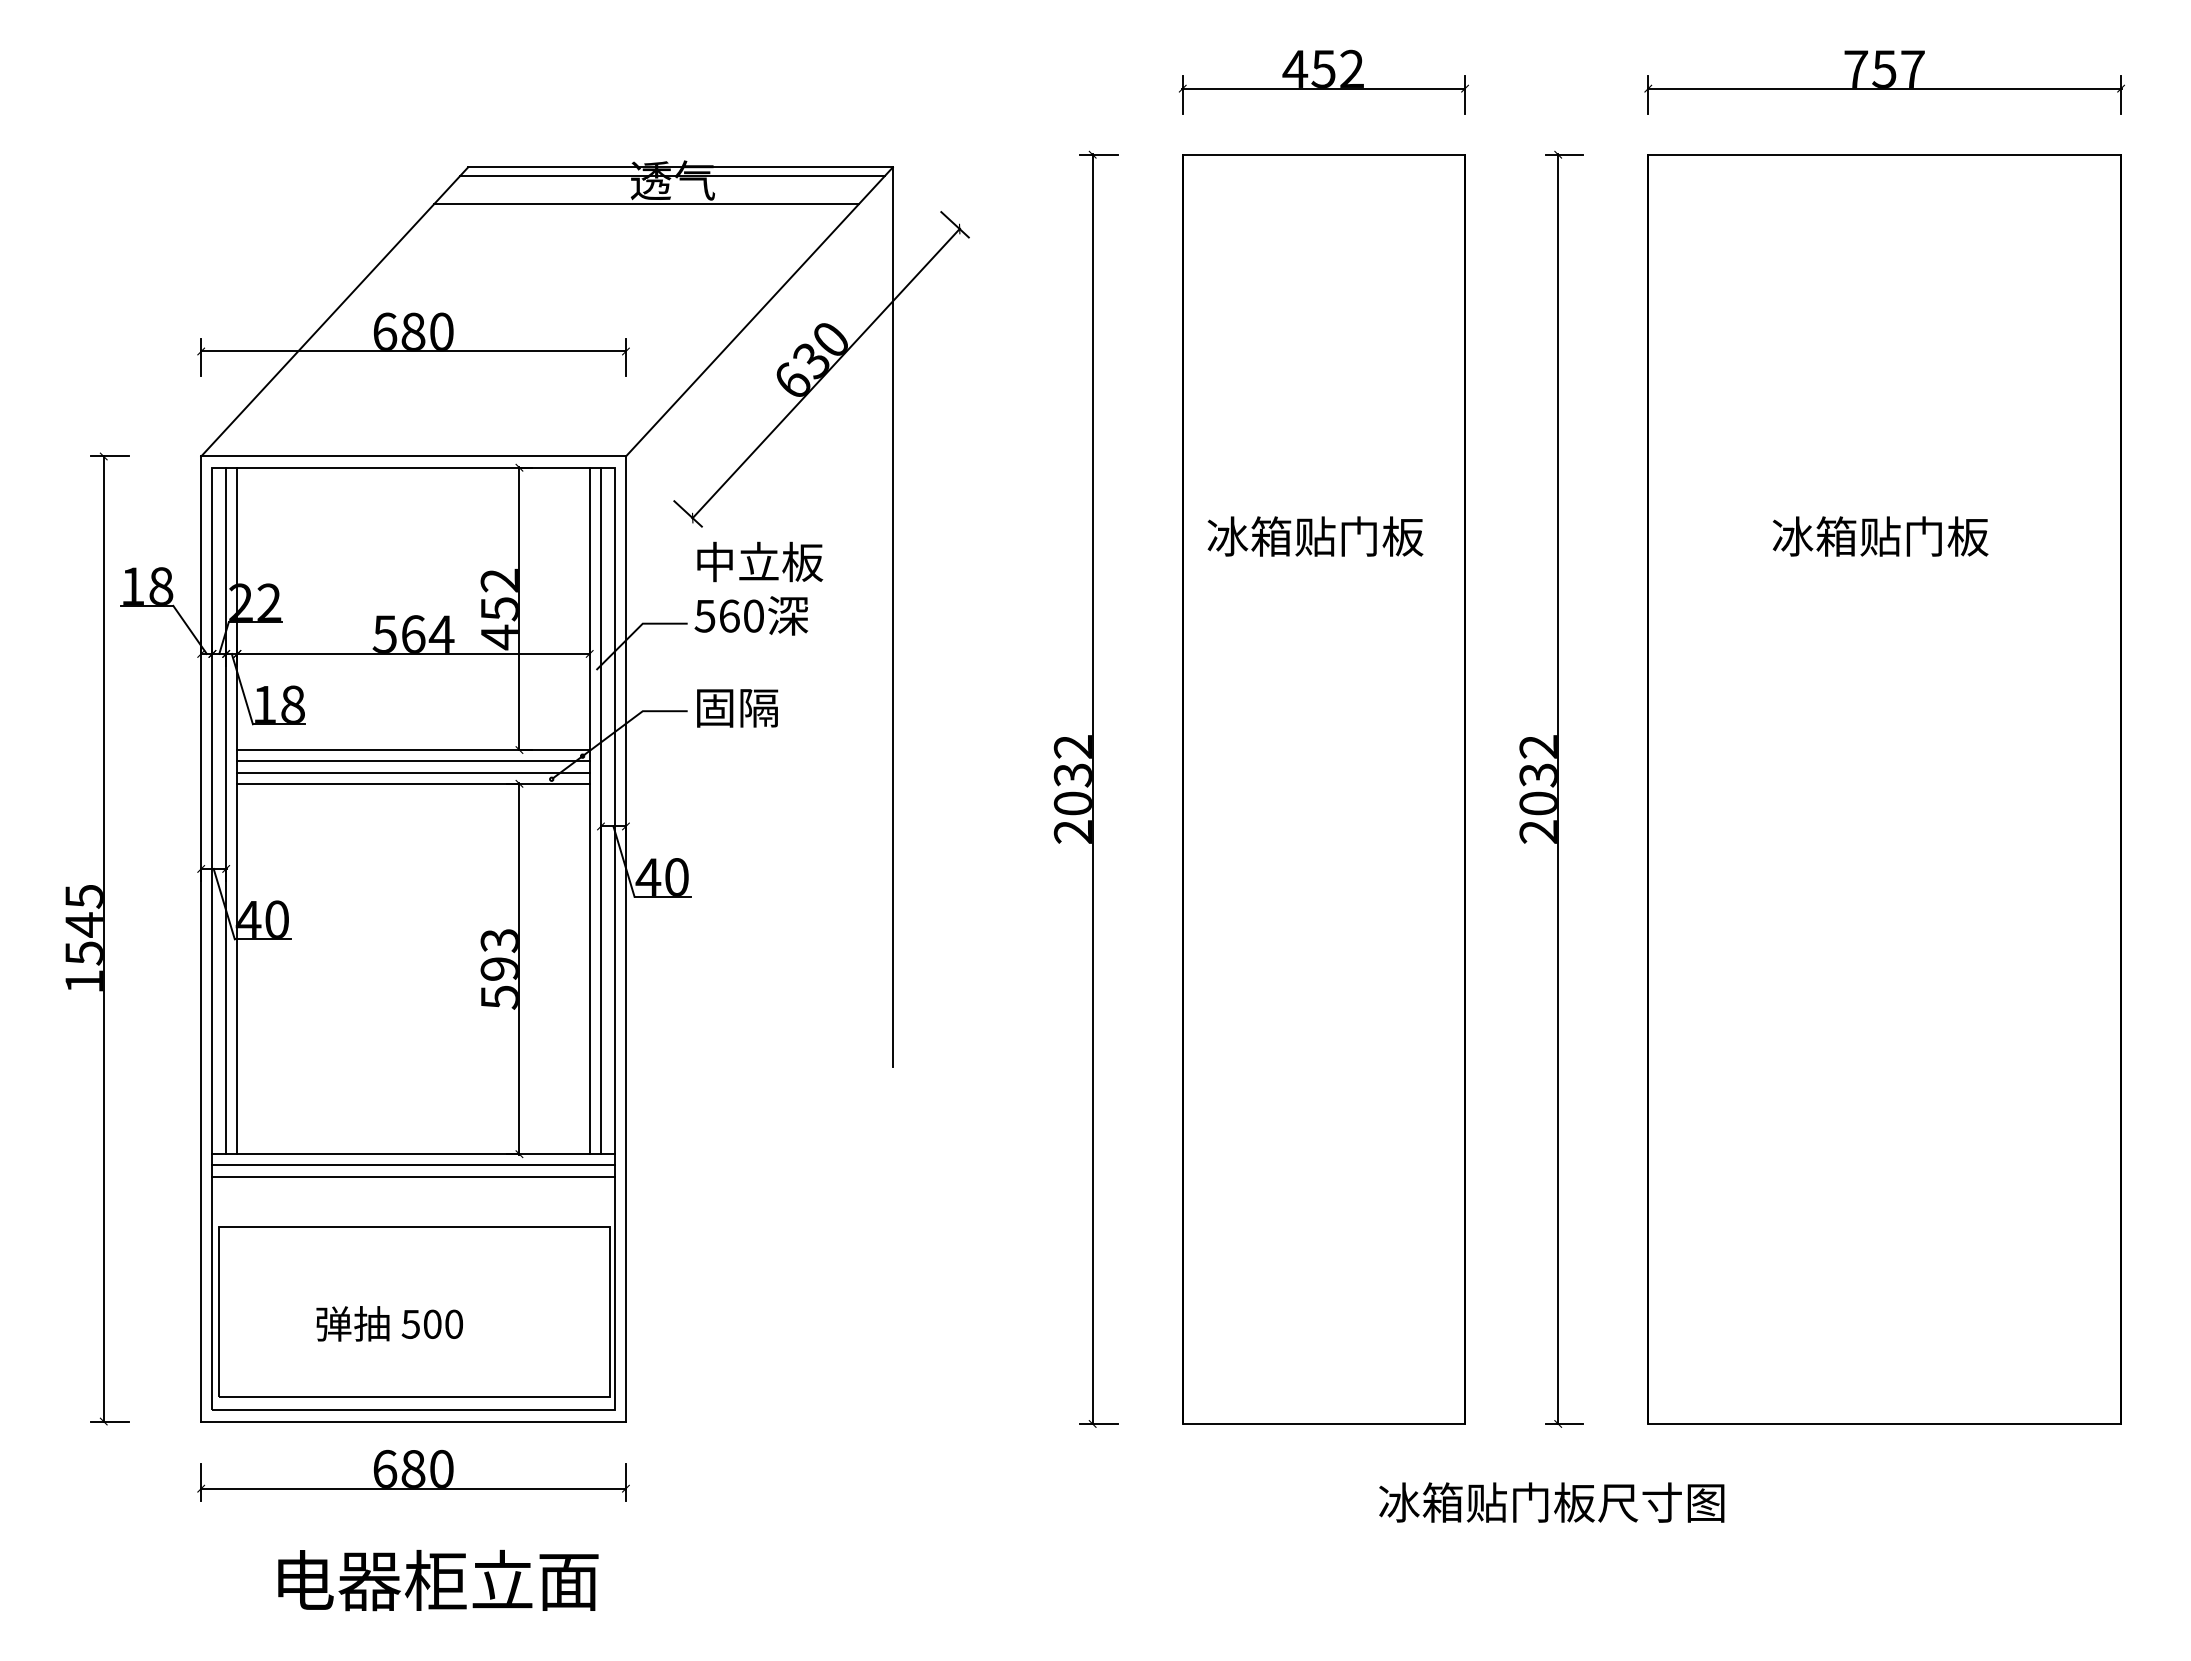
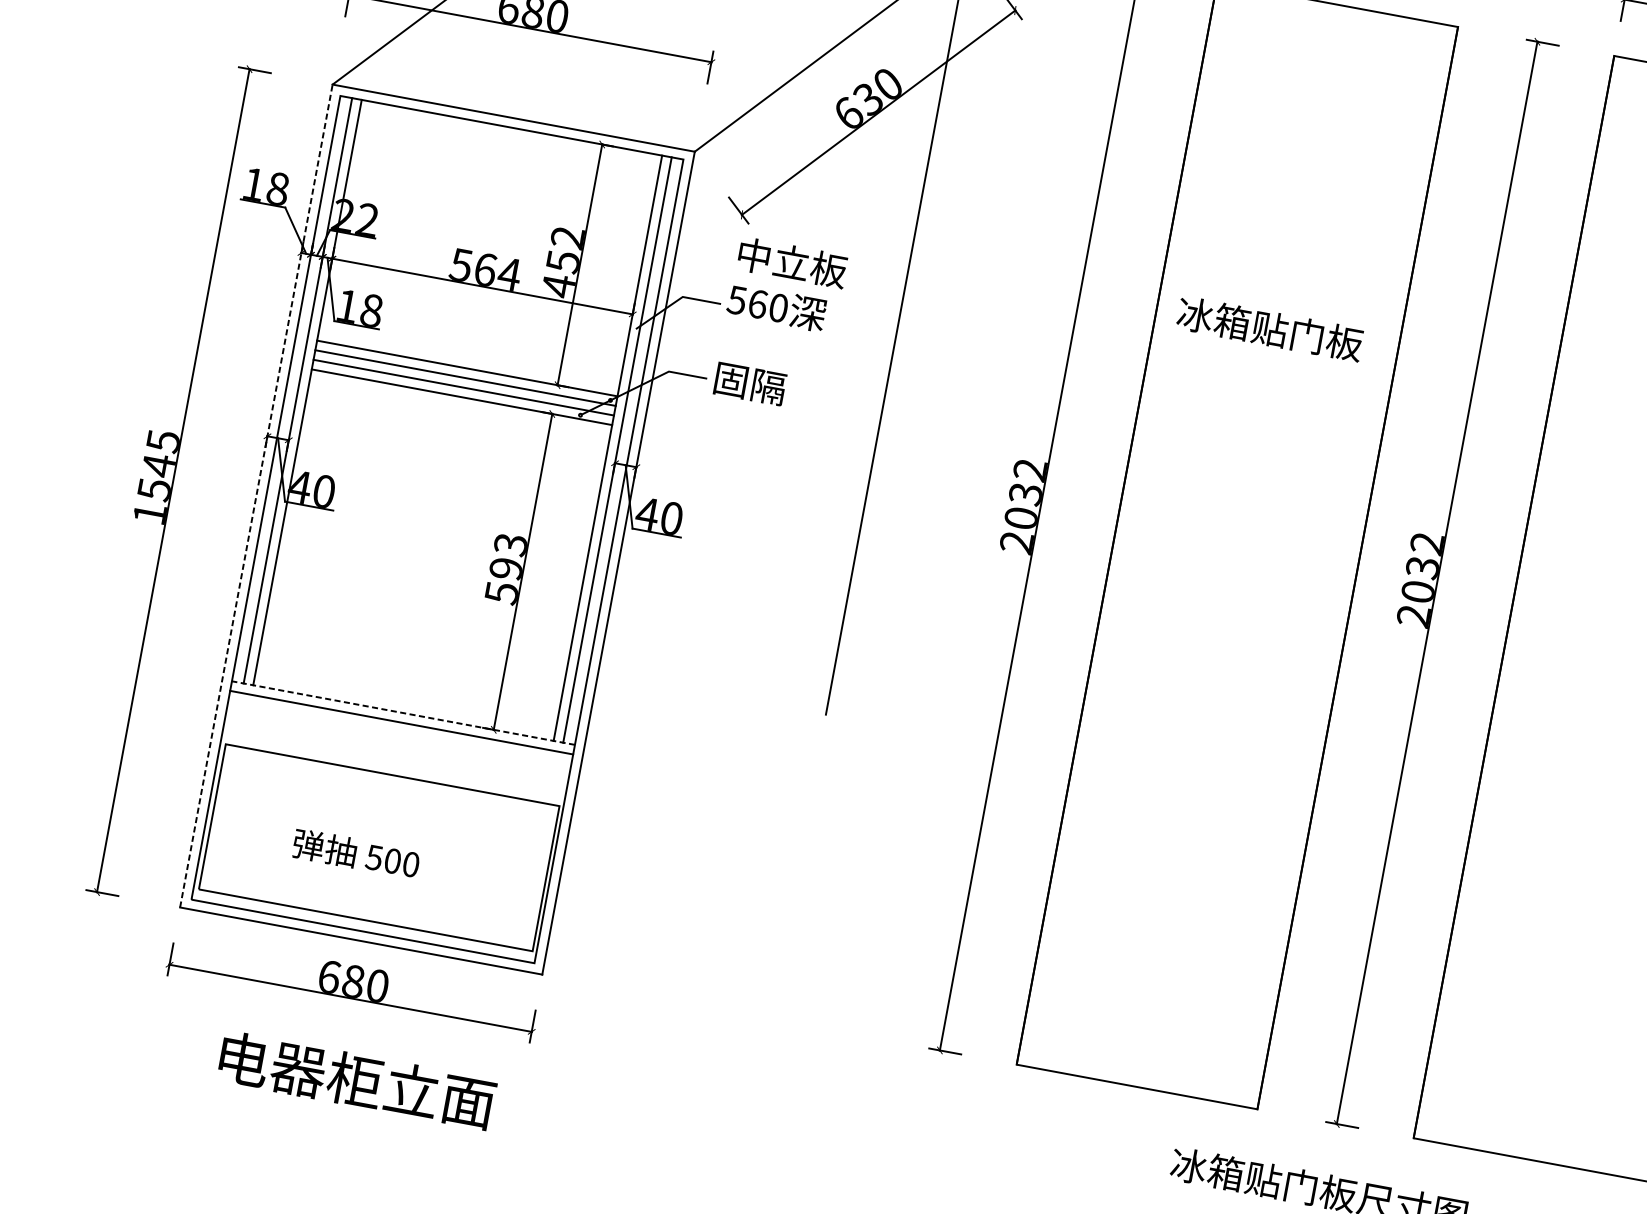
line: (201, 939) -> (256, 496), solid -> dashed
line: (413, 1154) -> (403, 713), solid -> dashed
line: (413, 1176) -> (399, 732), removed

